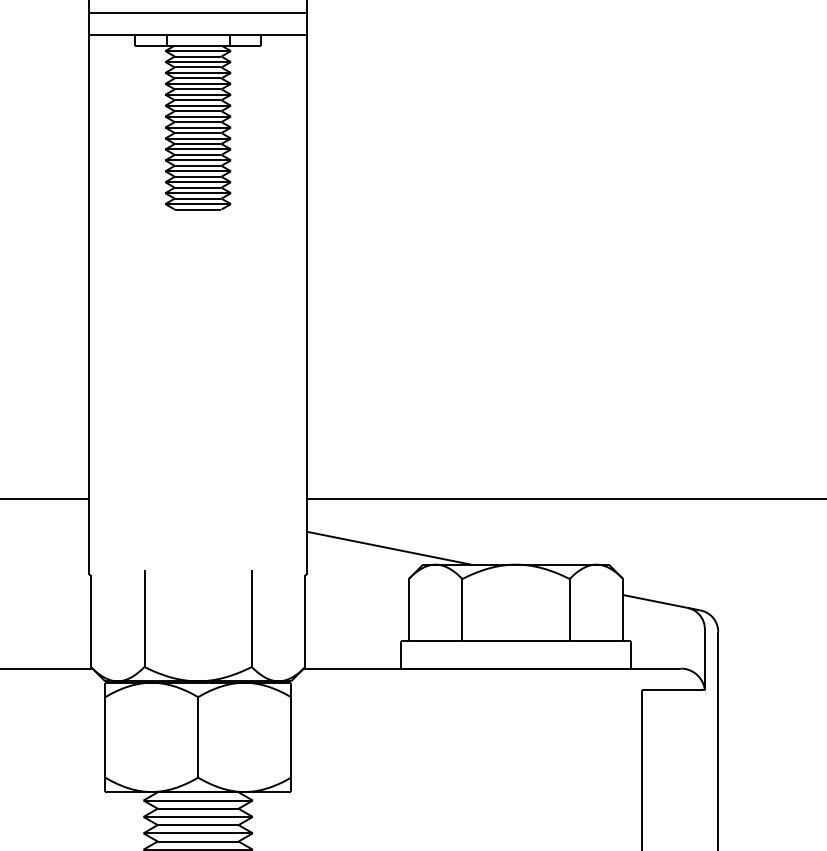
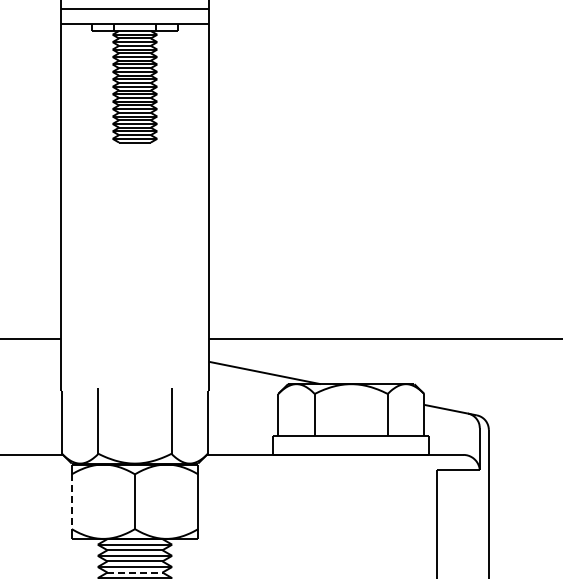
line: (104, 738) -> (71, 502), solid -> dashed
line: (197, 841) -> (134, 572), solid -> dashed

